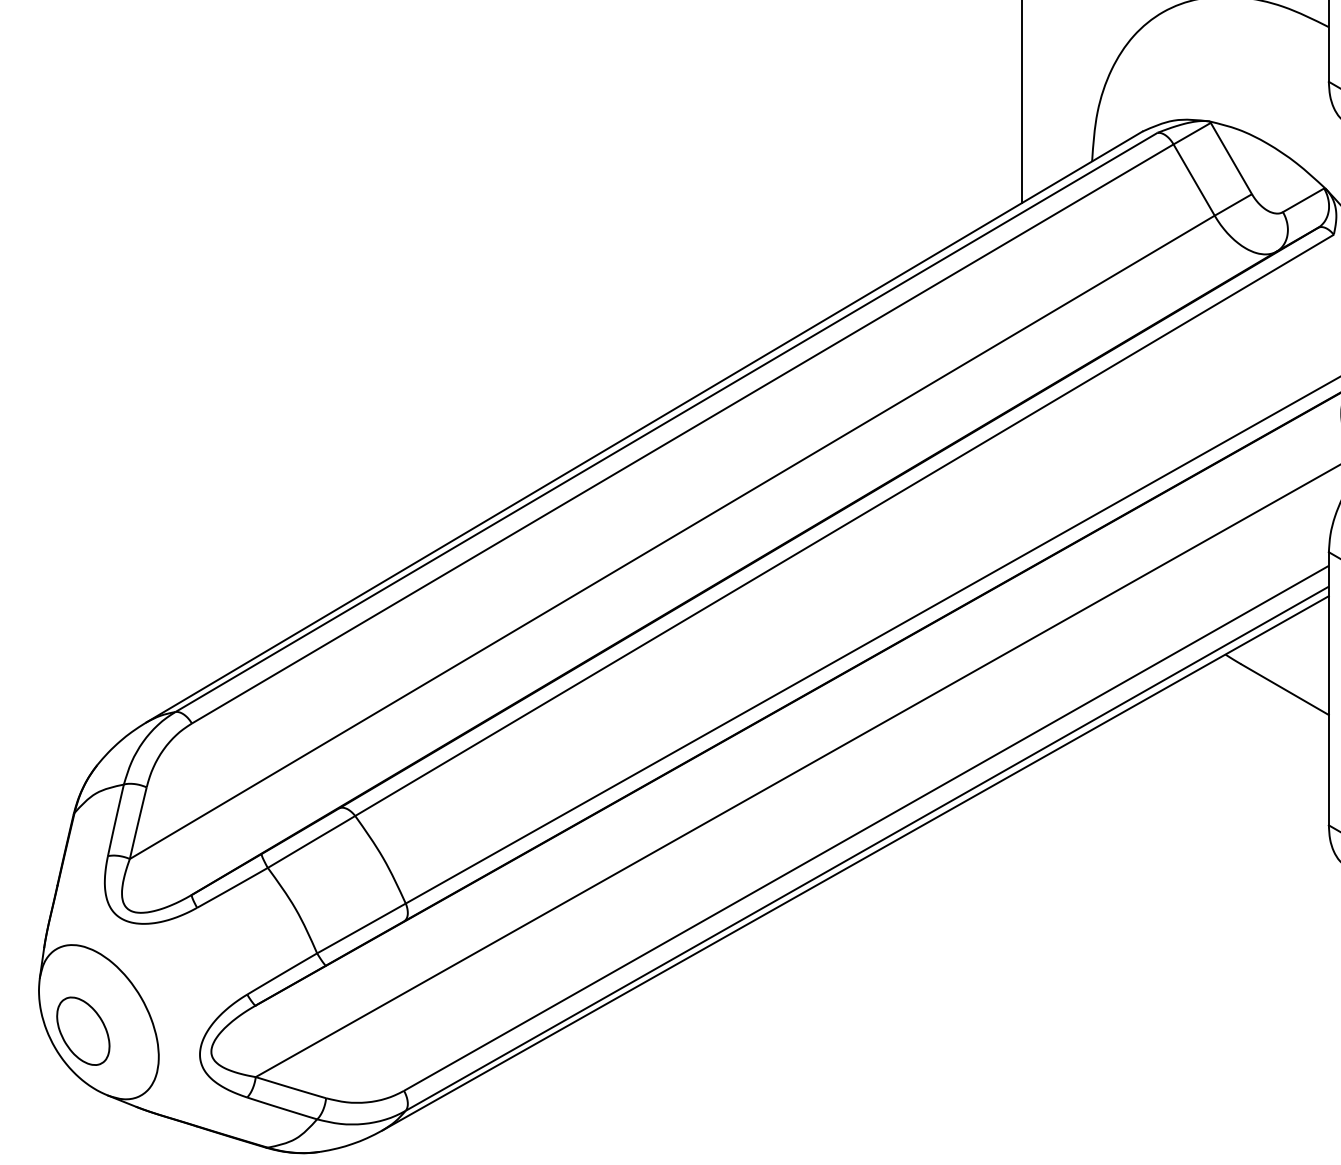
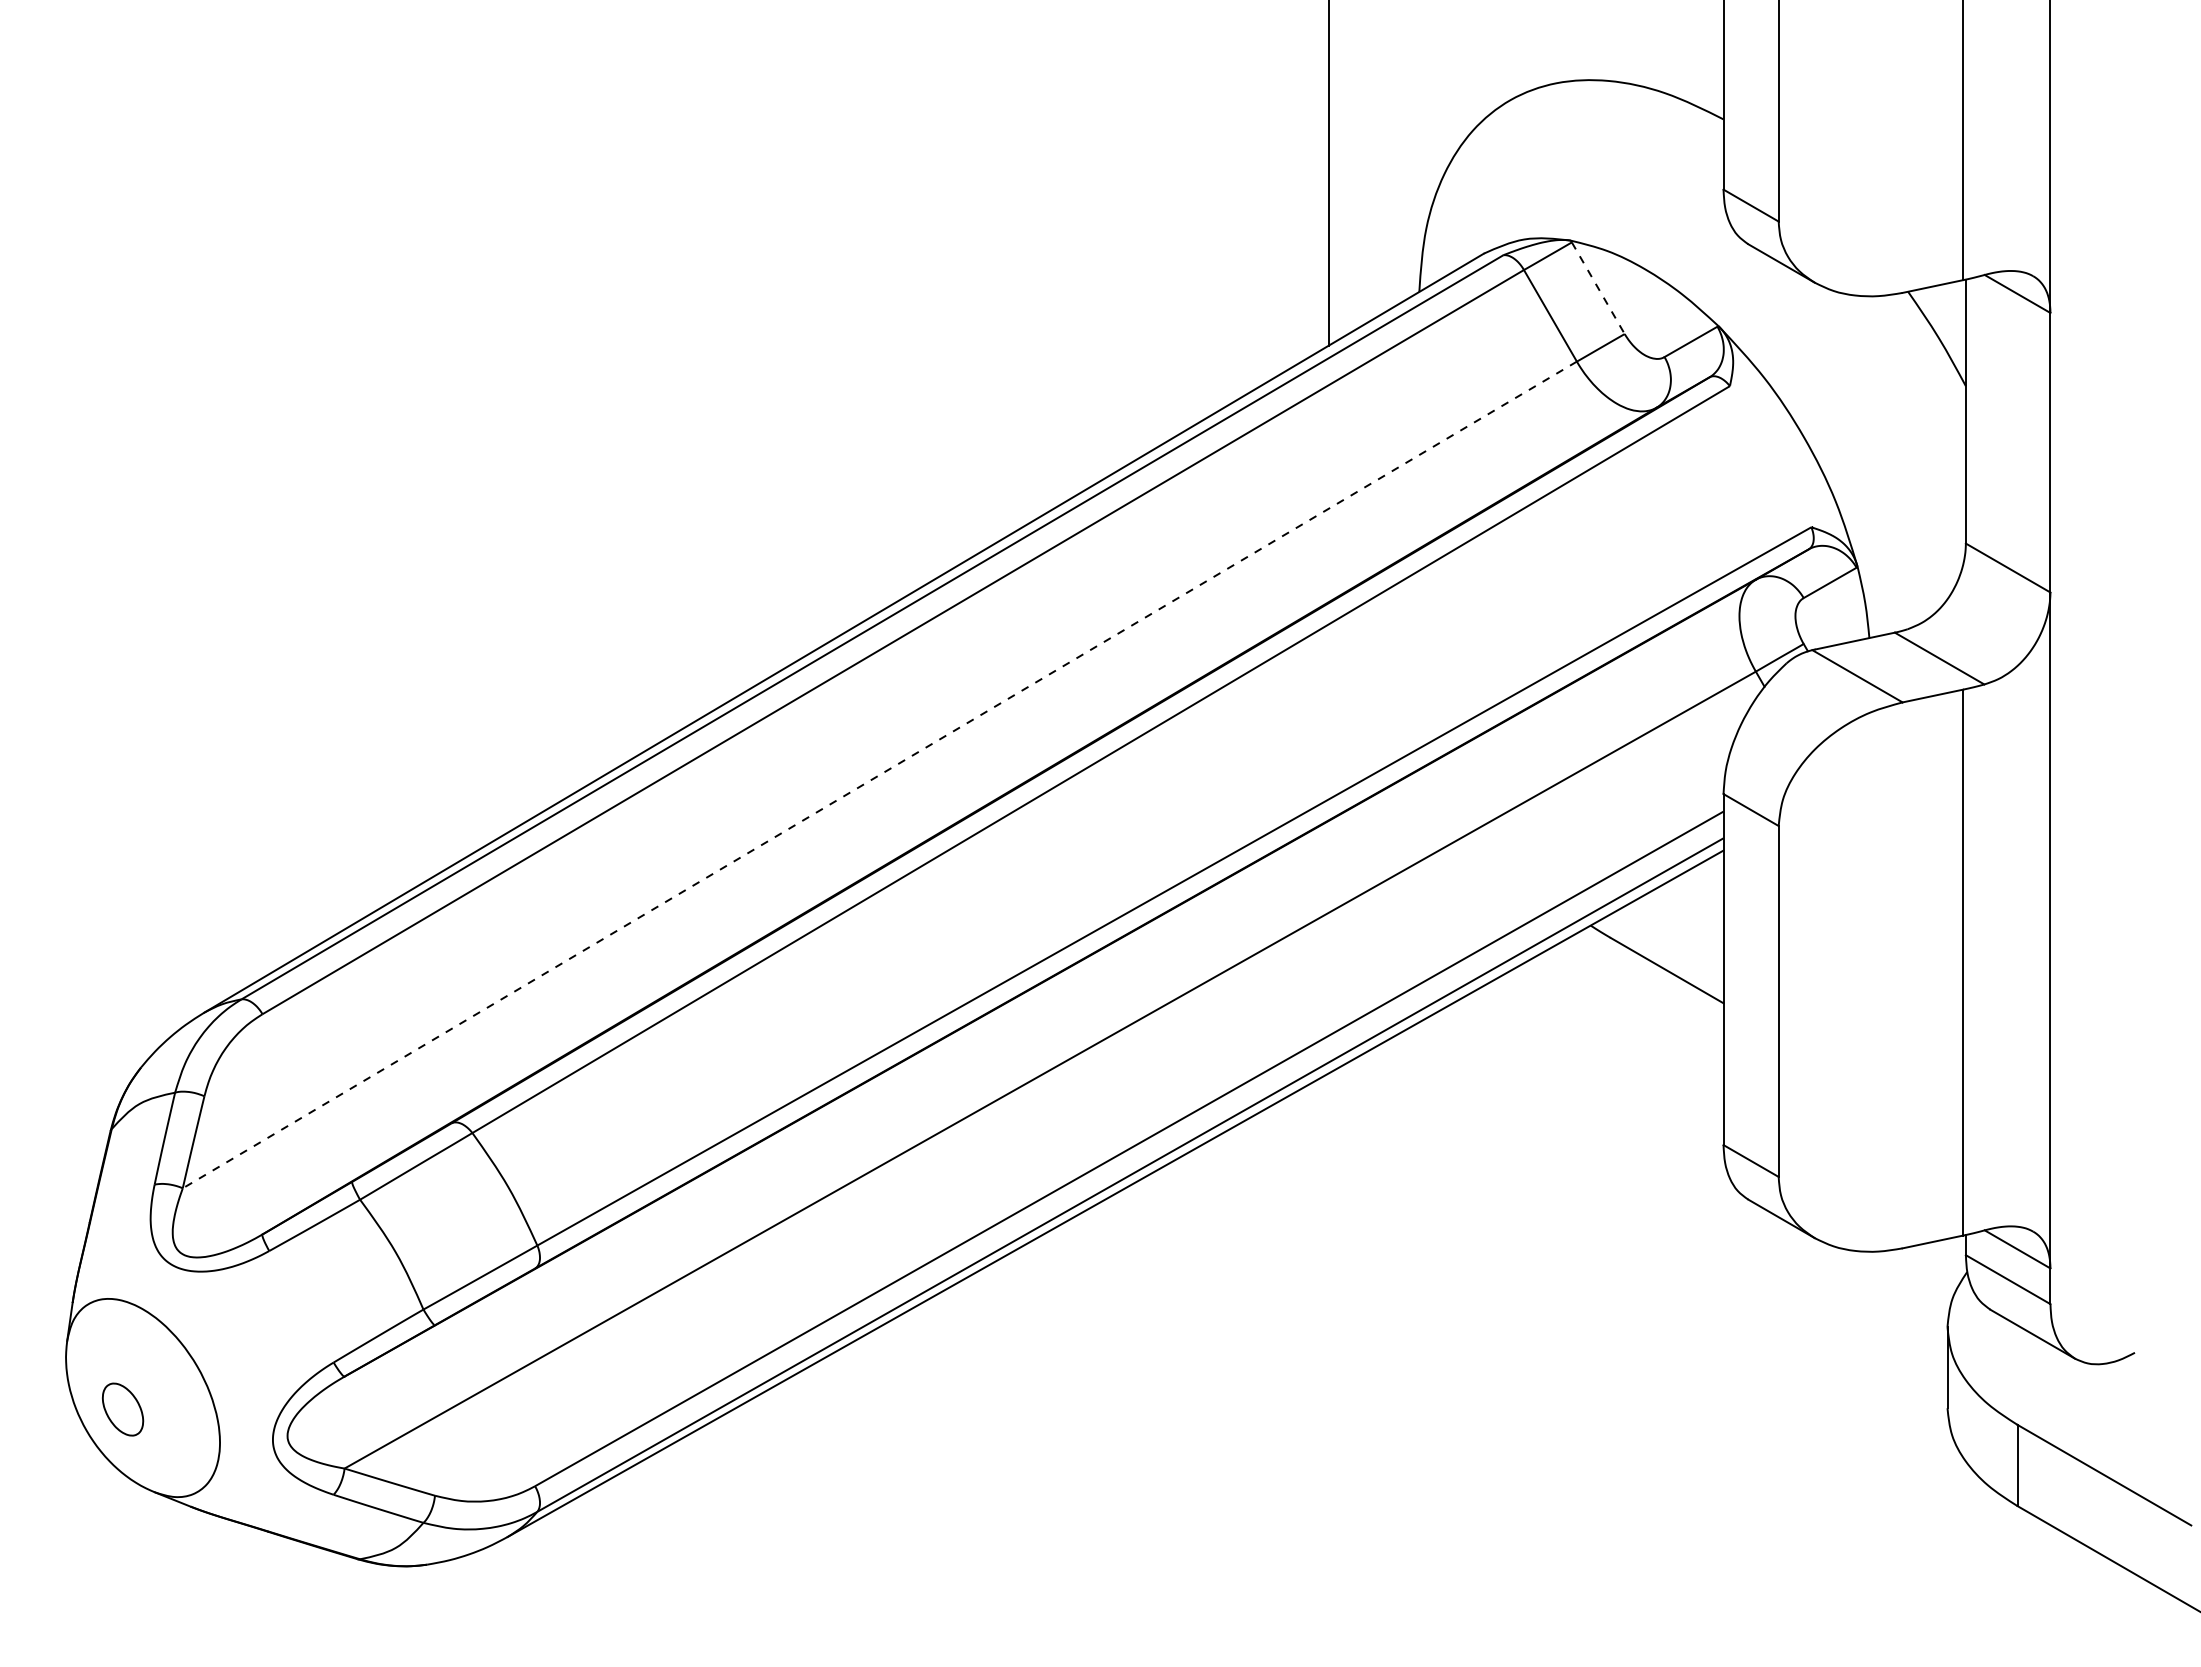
line: (1231, 158) -> (1598, 288), solid -> dashed
line: (672, 537) -> (879, 775), solid -> dashed
part: (82, 1031) -> (122, 1409), size x0.6

